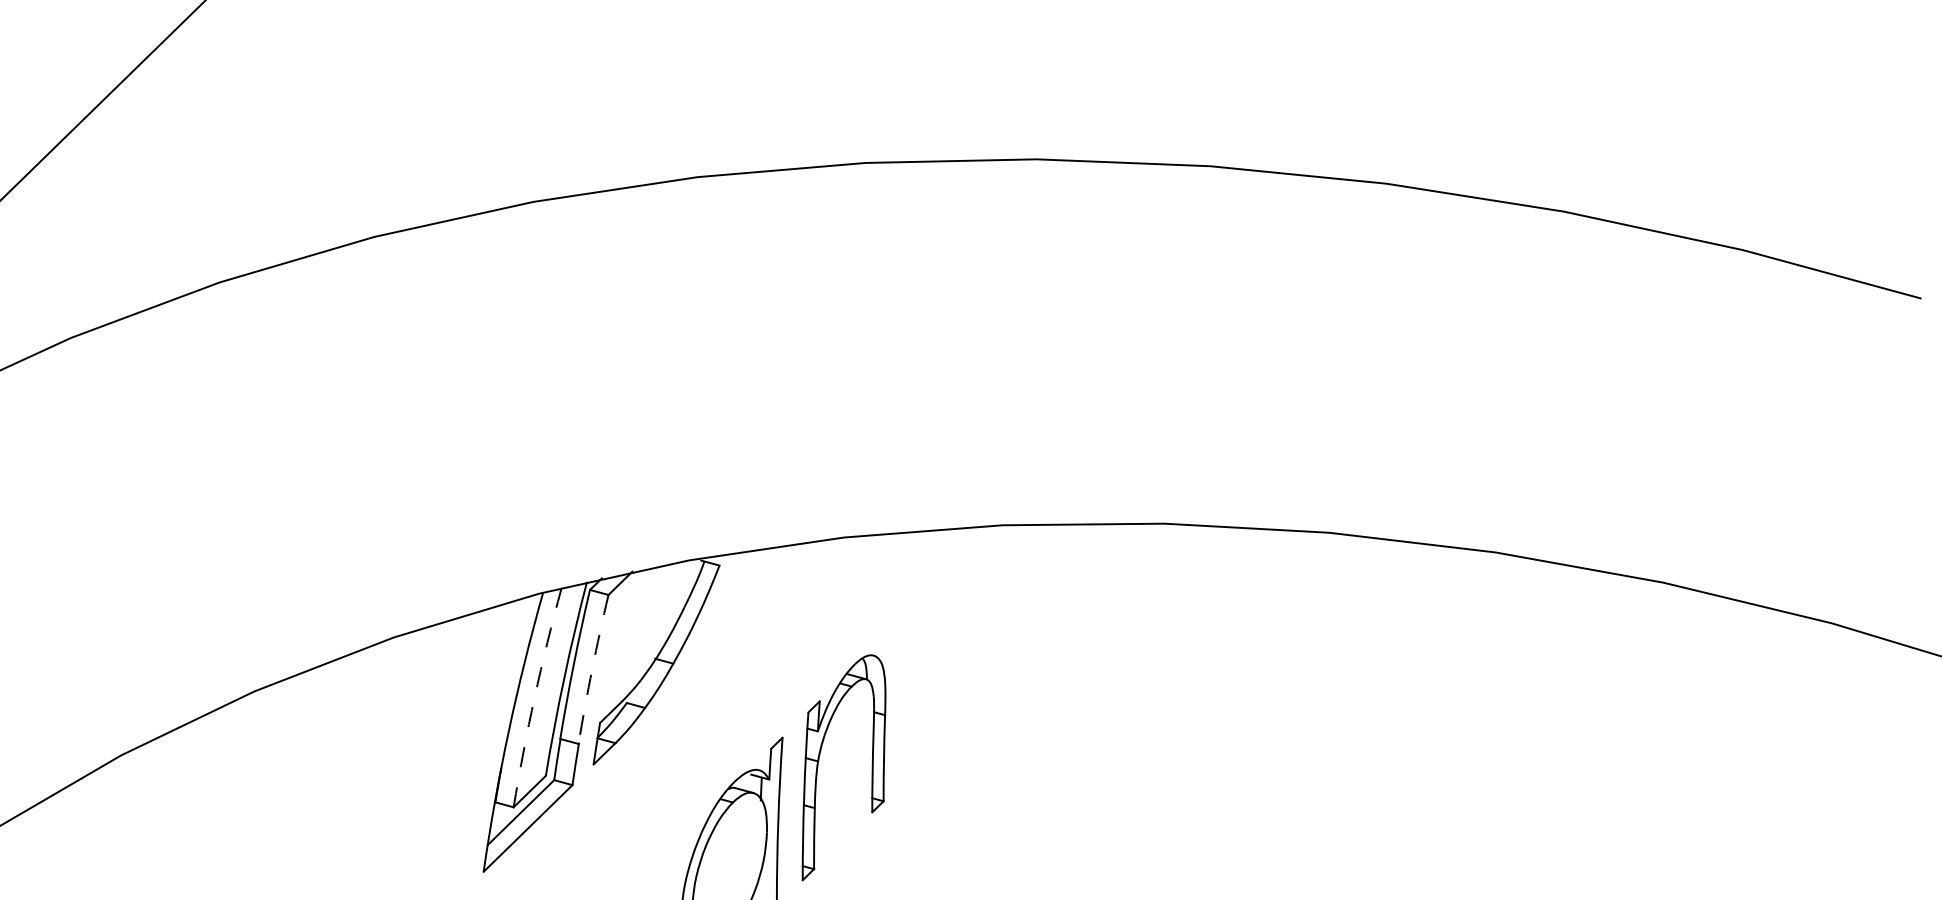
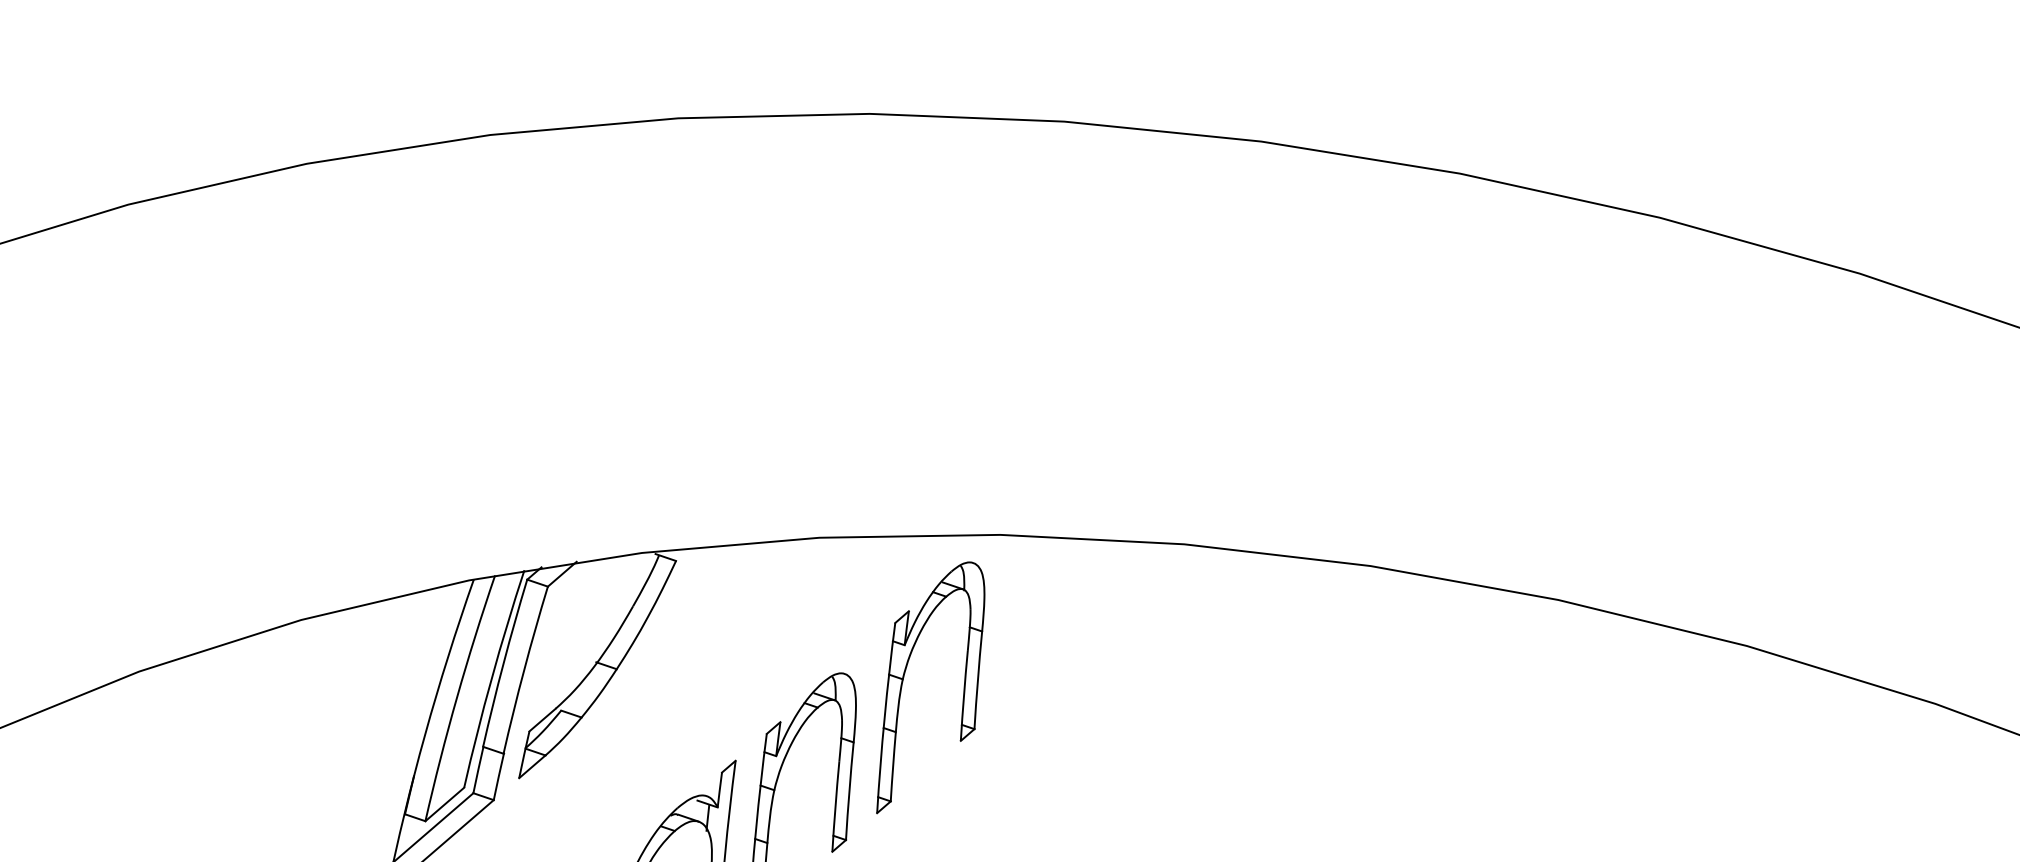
part: (925, 661) -> (903, 684), added
arc: (592, 669) -> (524, 670), dashed -> solid
arc: (534, 697) -> (456, 697), dashed -> solid

